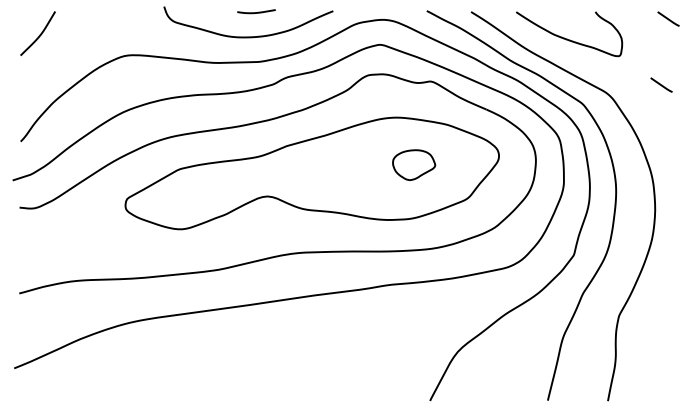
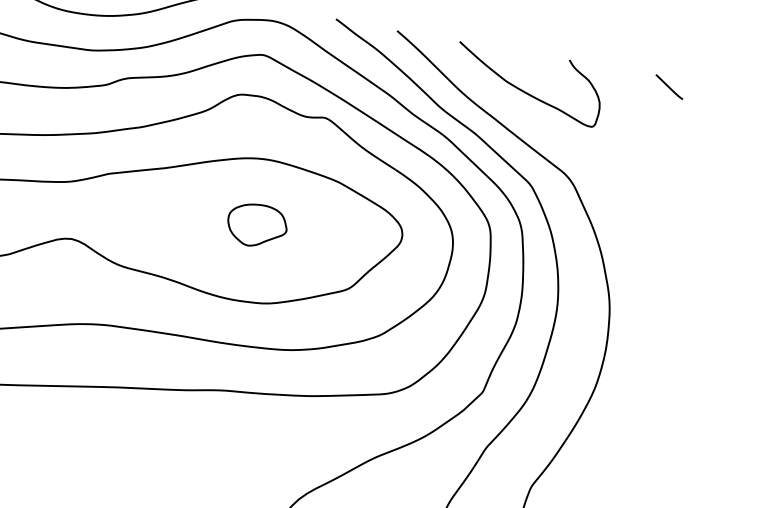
line: (661, 84) -> (644, 176), removed
part: (414, 164) -> (257, 224), moved

